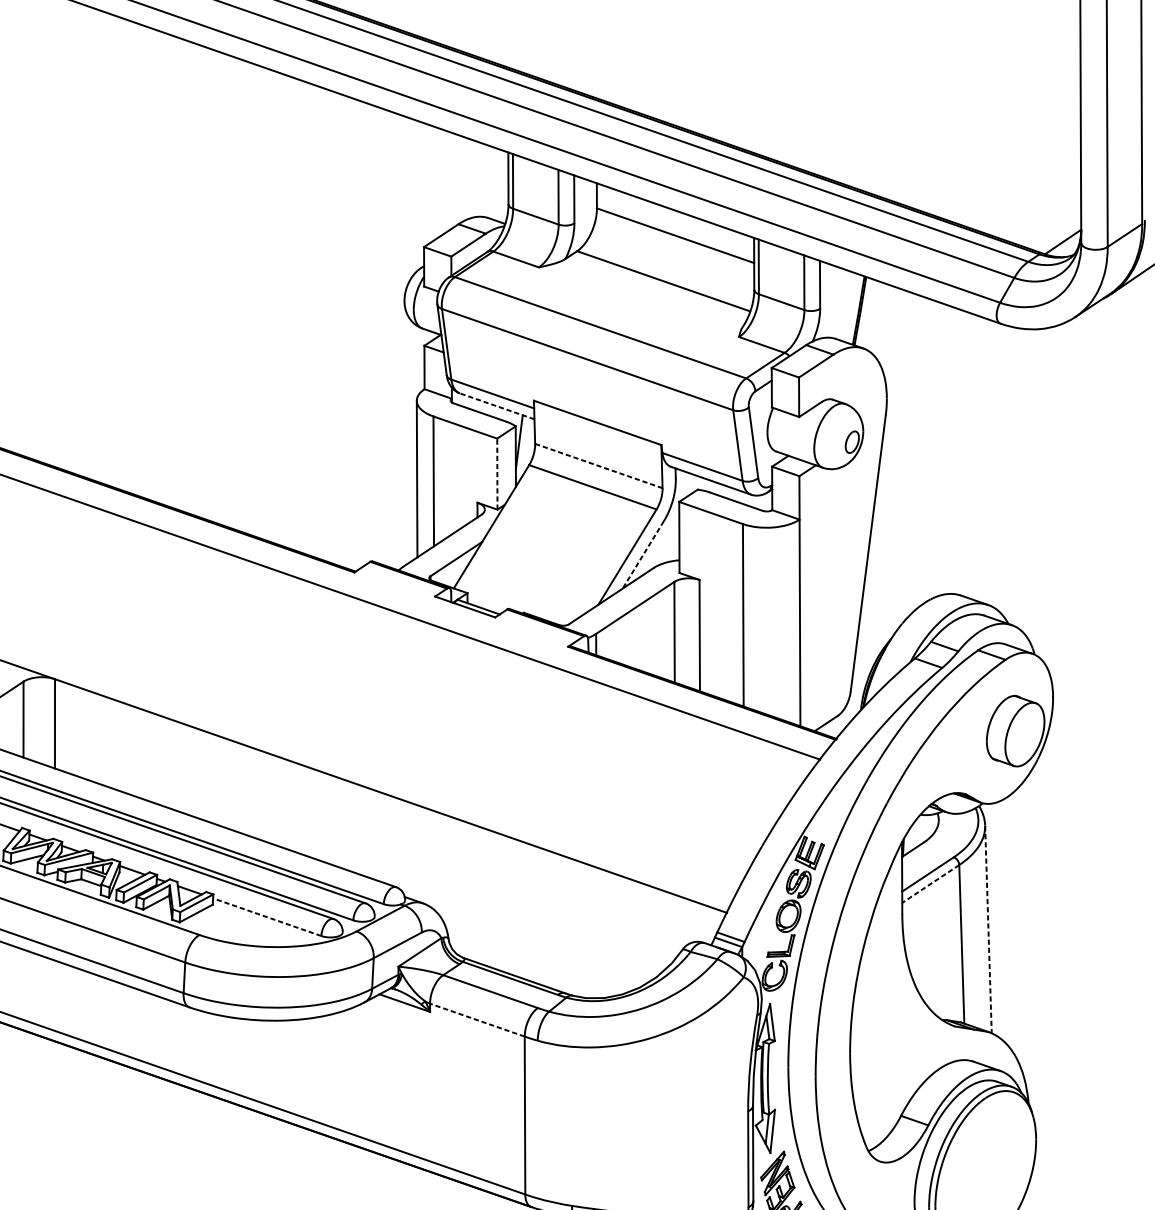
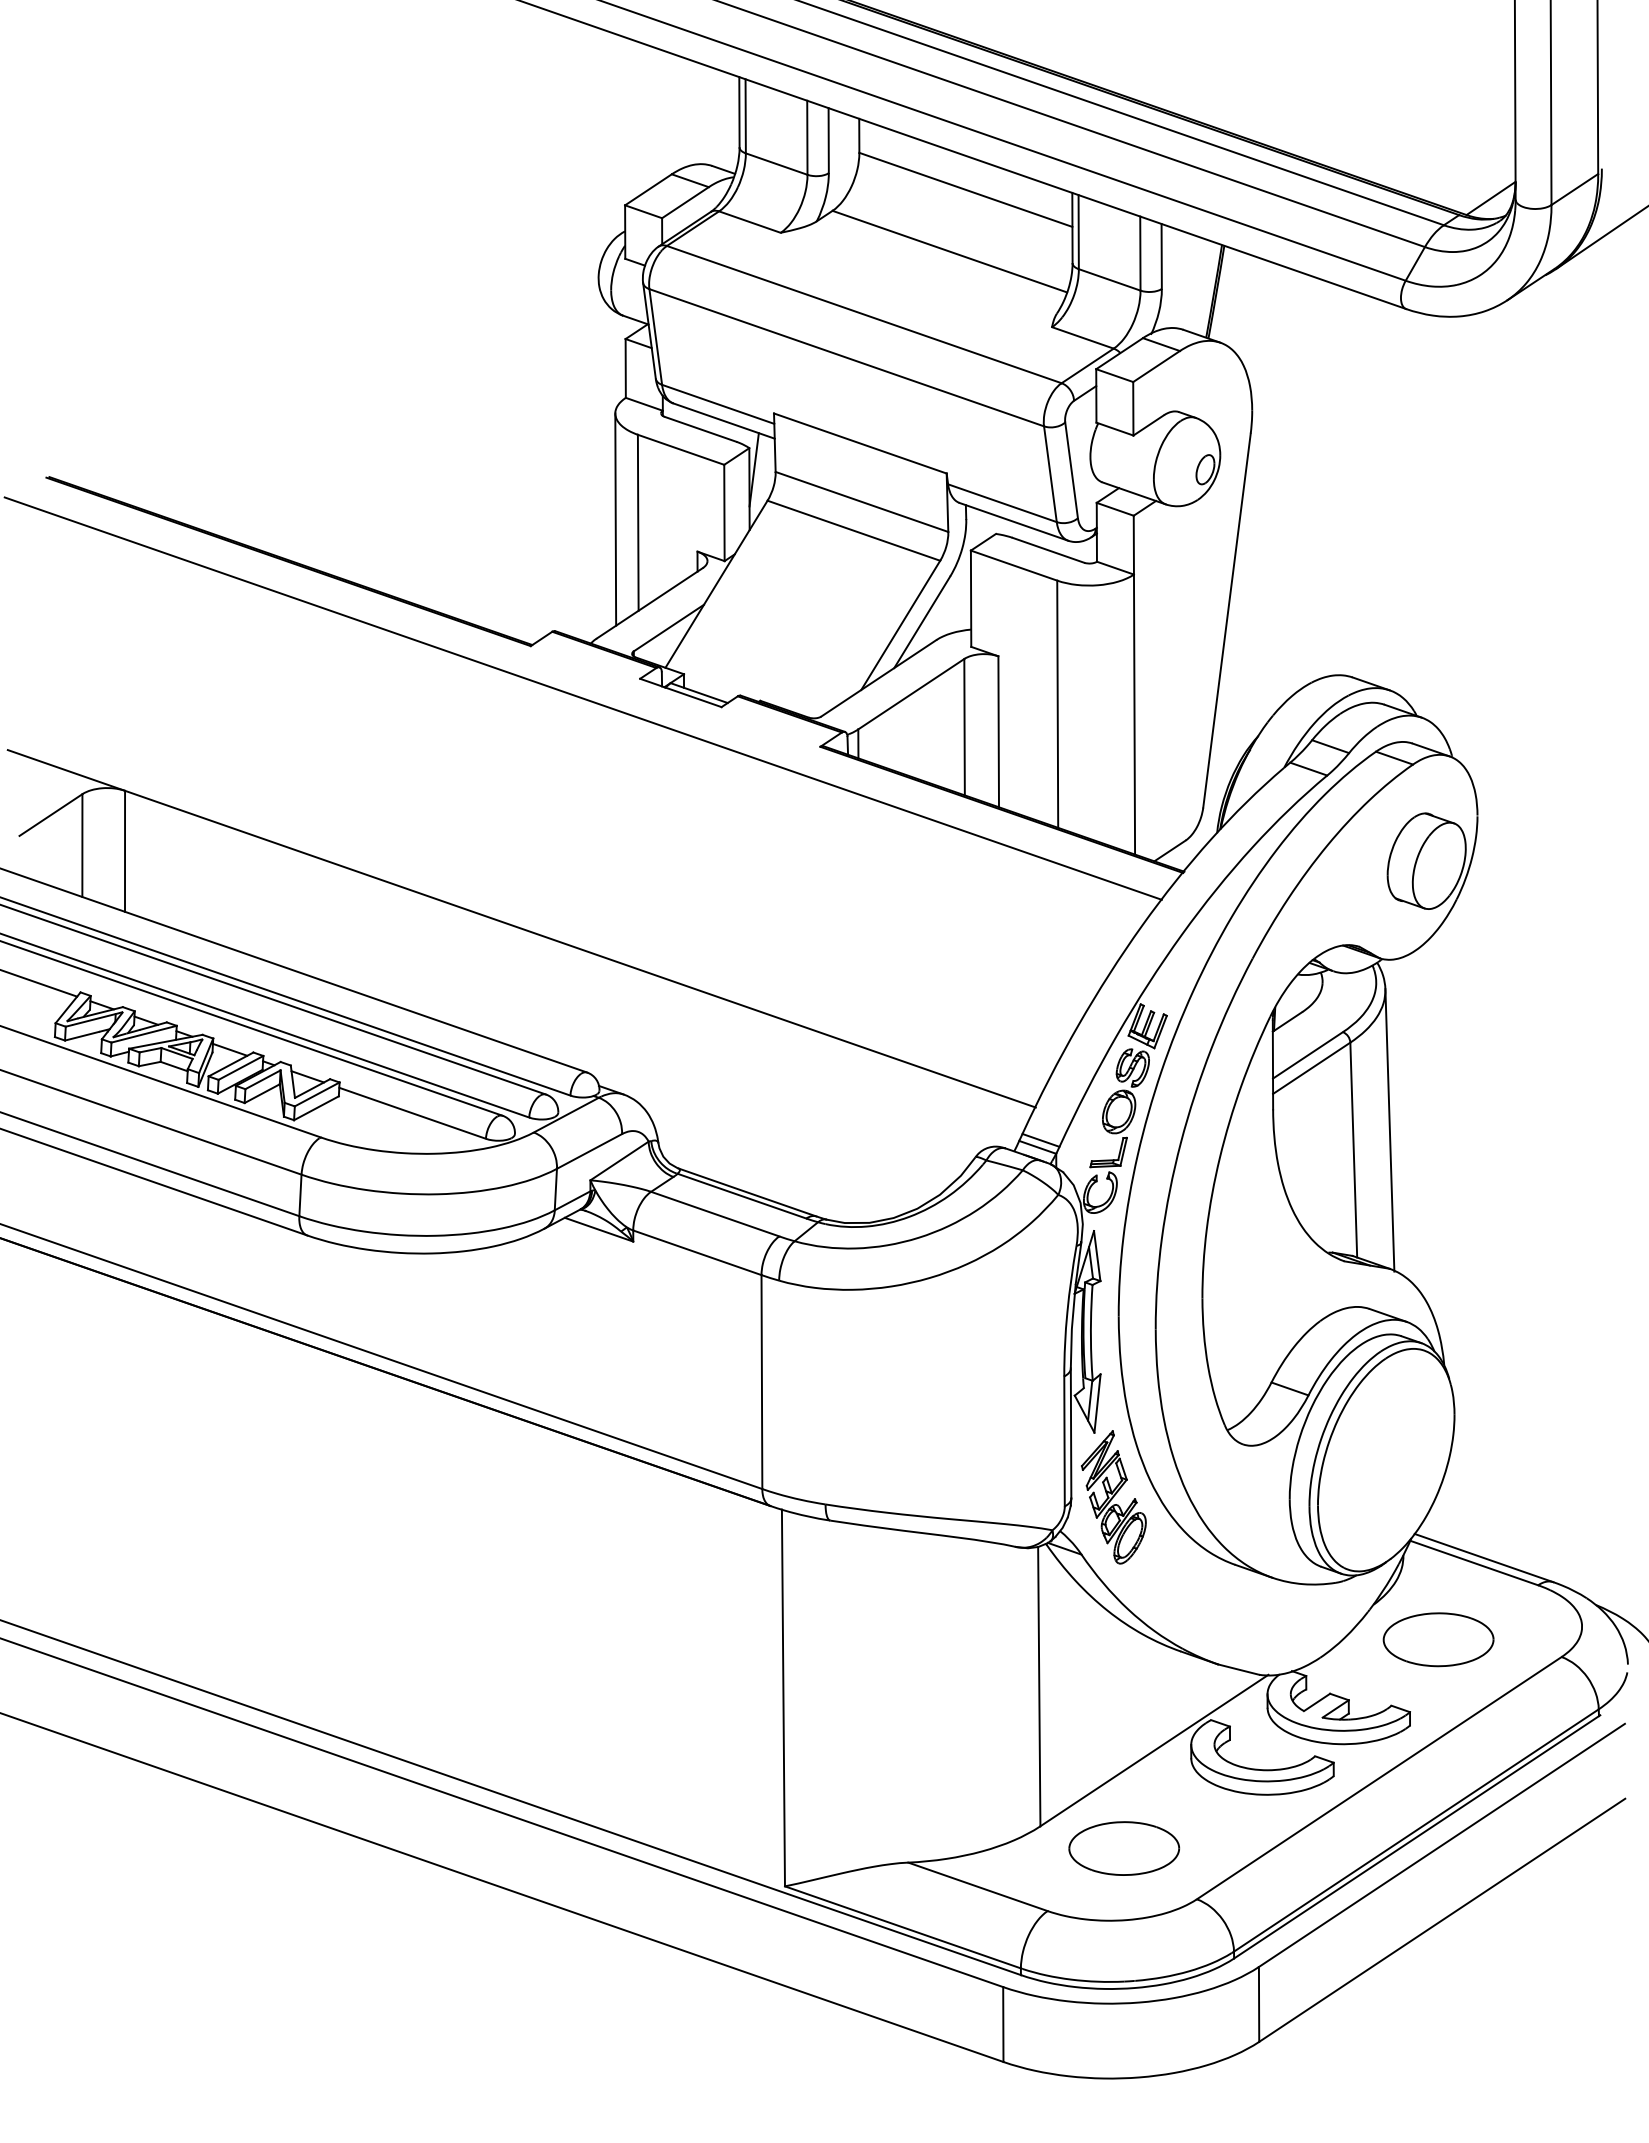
line: (497, 406) -> (724, 421), dashed -> solid
line: (599, 466) -> (862, 502), dashed -> solid
line: (497, 473) -> (724, 512), dashed -> solid
line: (643, 554) -> (922, 622), dashed -> solid
line: (930, 884) -> (1311, 1068), dashed -> solid
line: (267, 917) -> (412, 1113), dashed -> solid
line: (988, 929) -> (1389, 1129), dashed -> solid
line: (477, 1019) -> (697, 1252), dashed -> solid

